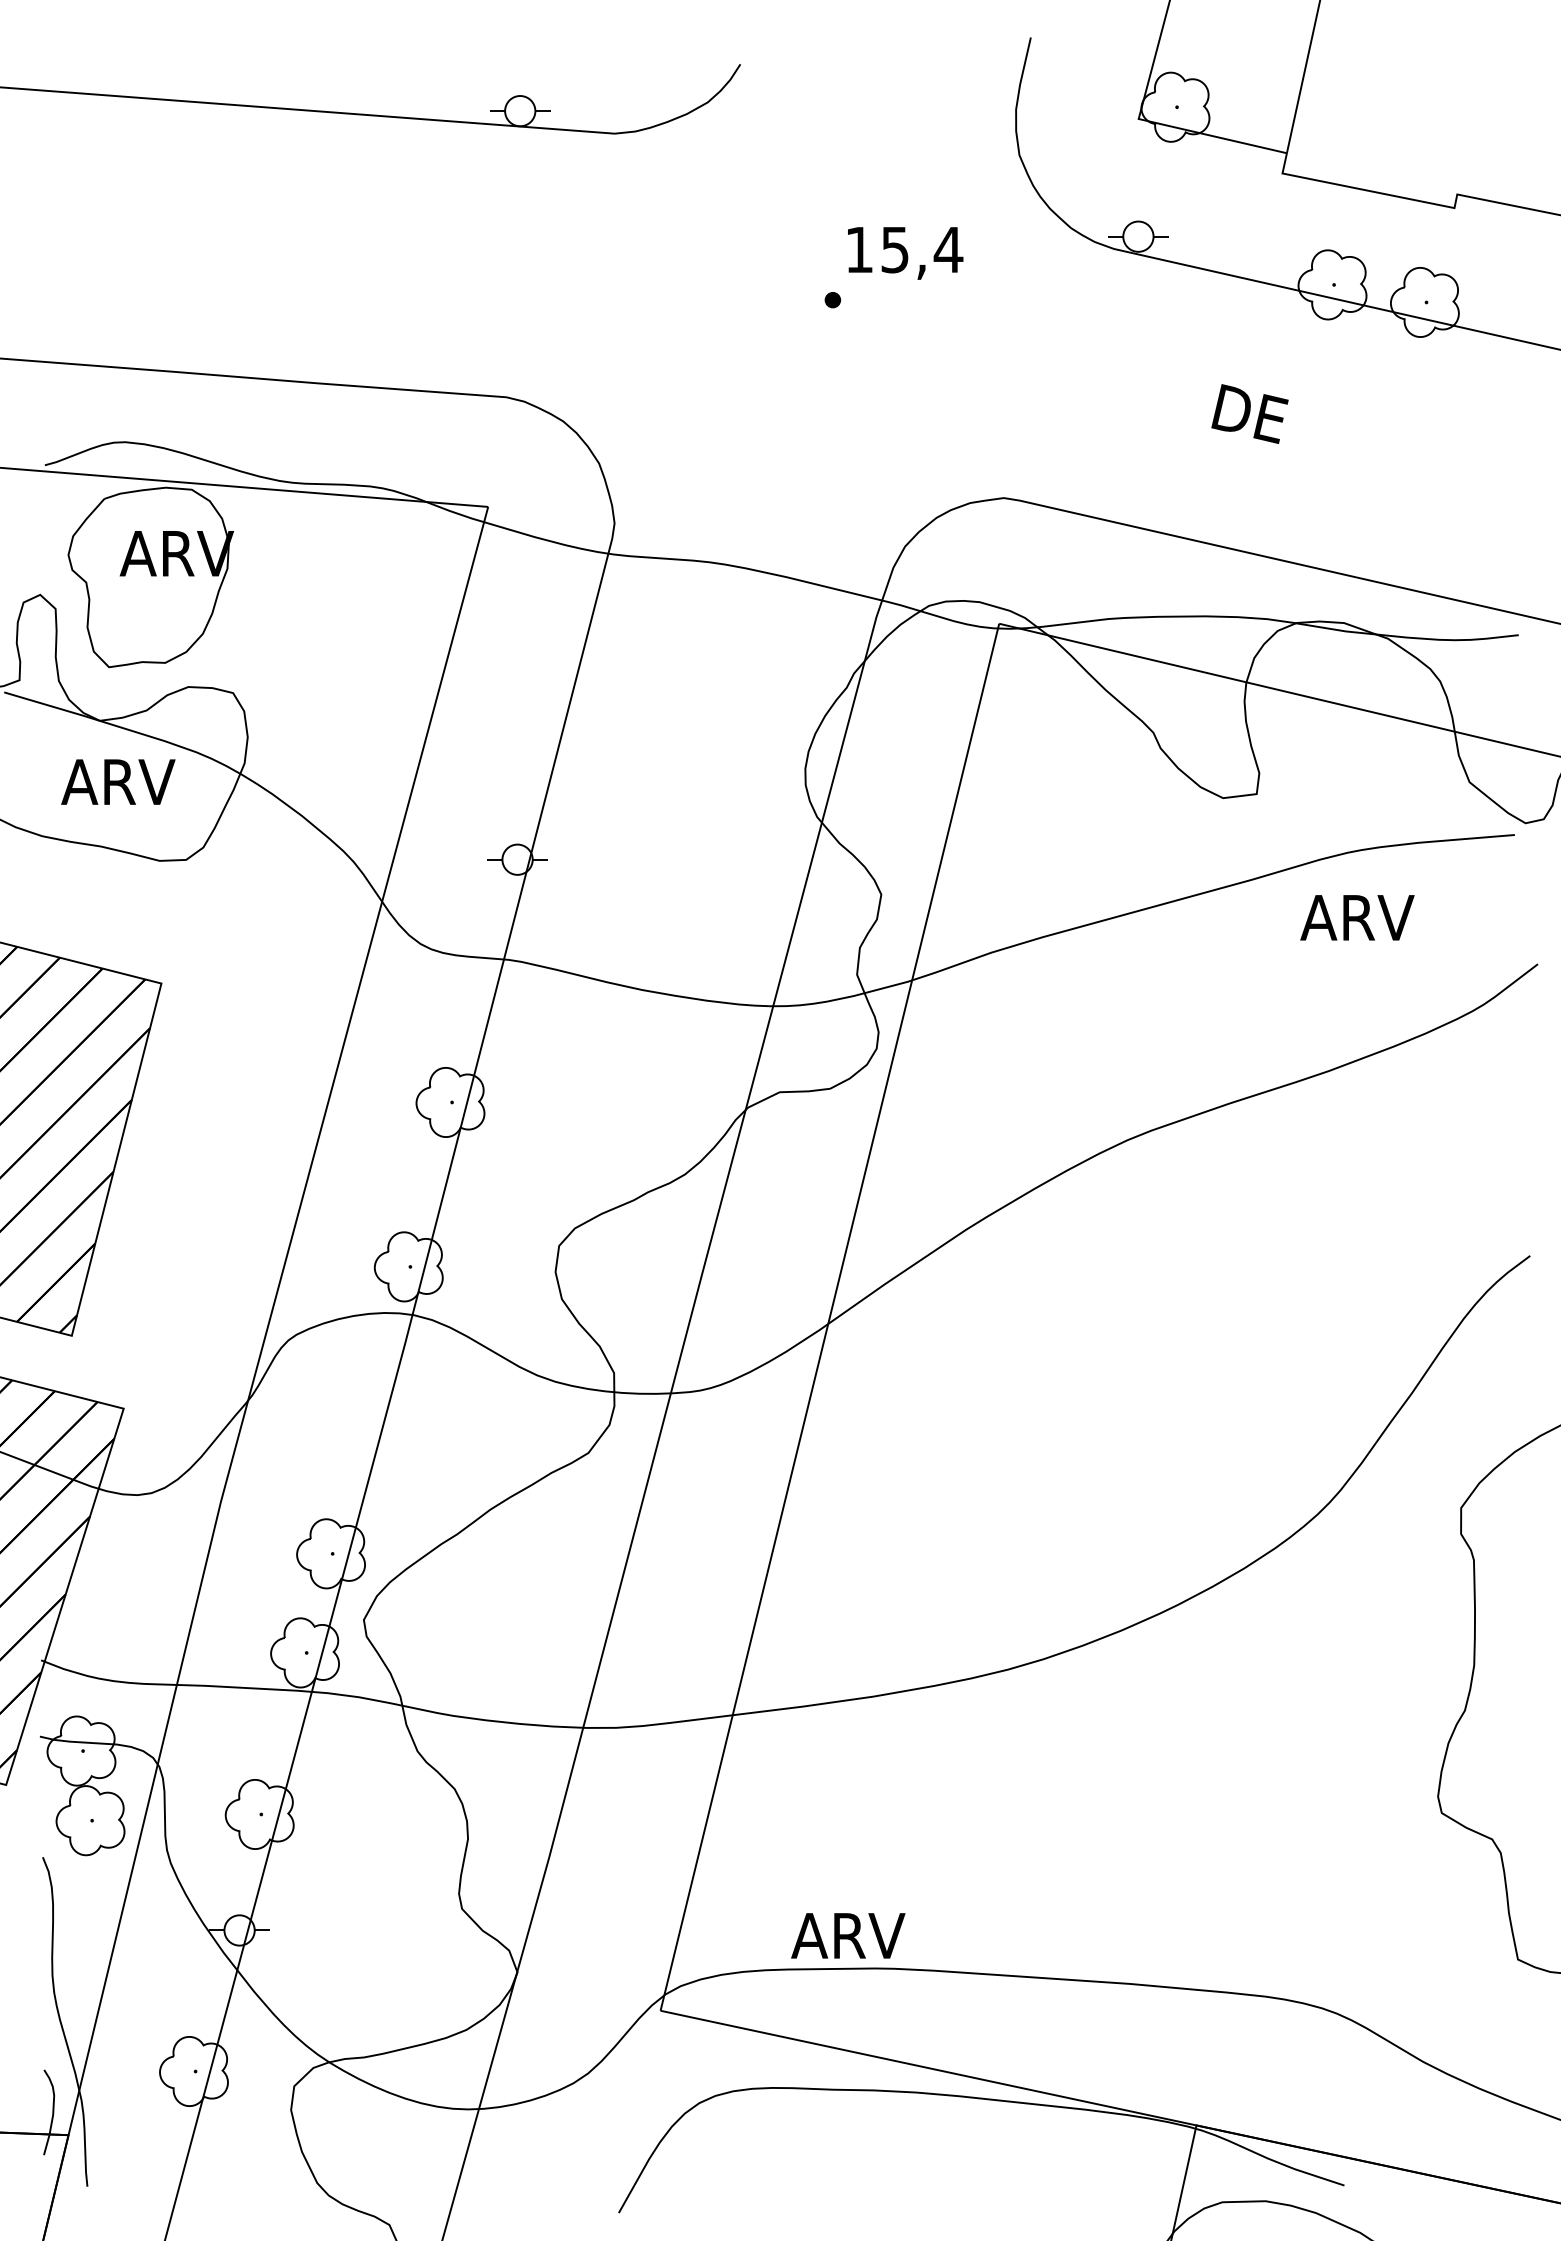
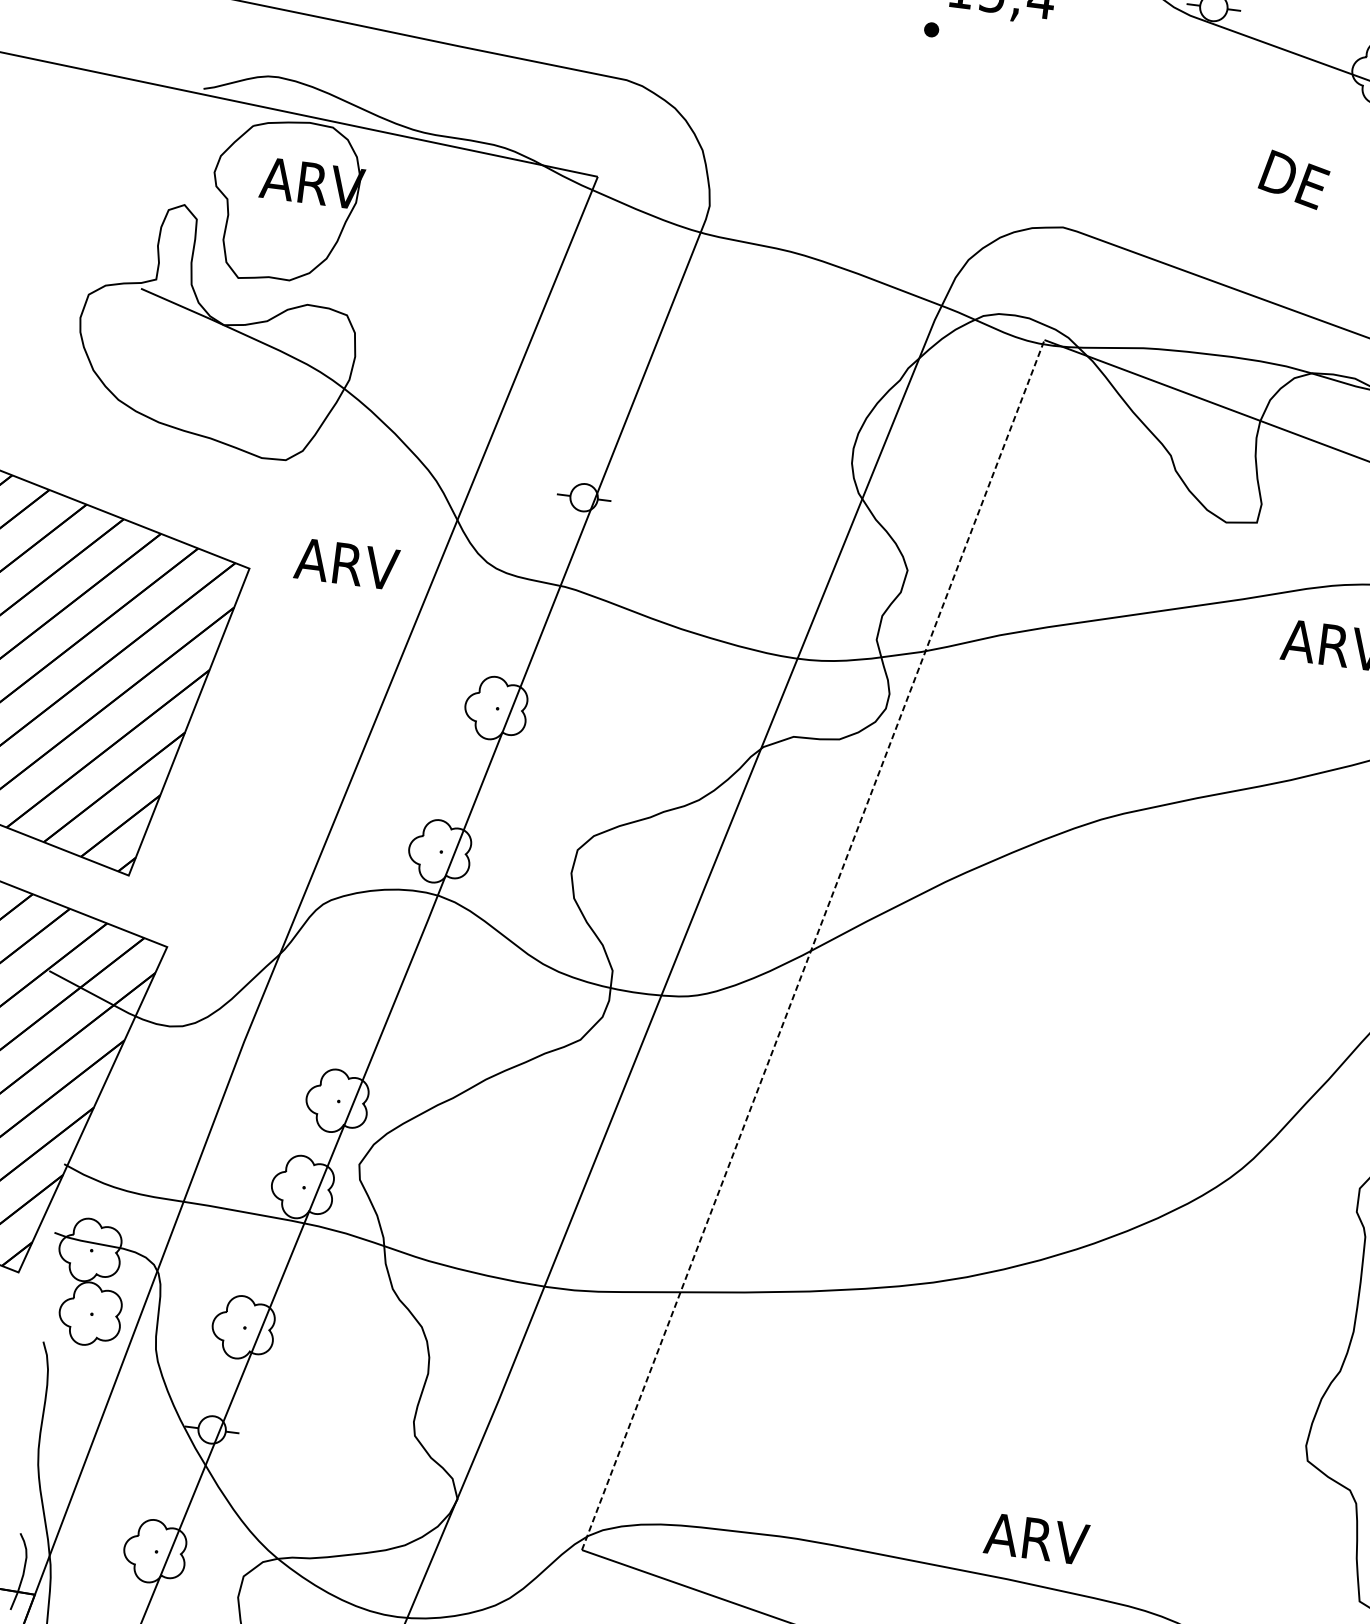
text: (118, 781) -> (347, 563), moved
line: (829, 1317) -> (812, 945), solid -> dashed
text: (848, 1935) -> (1036, 1538), moved

